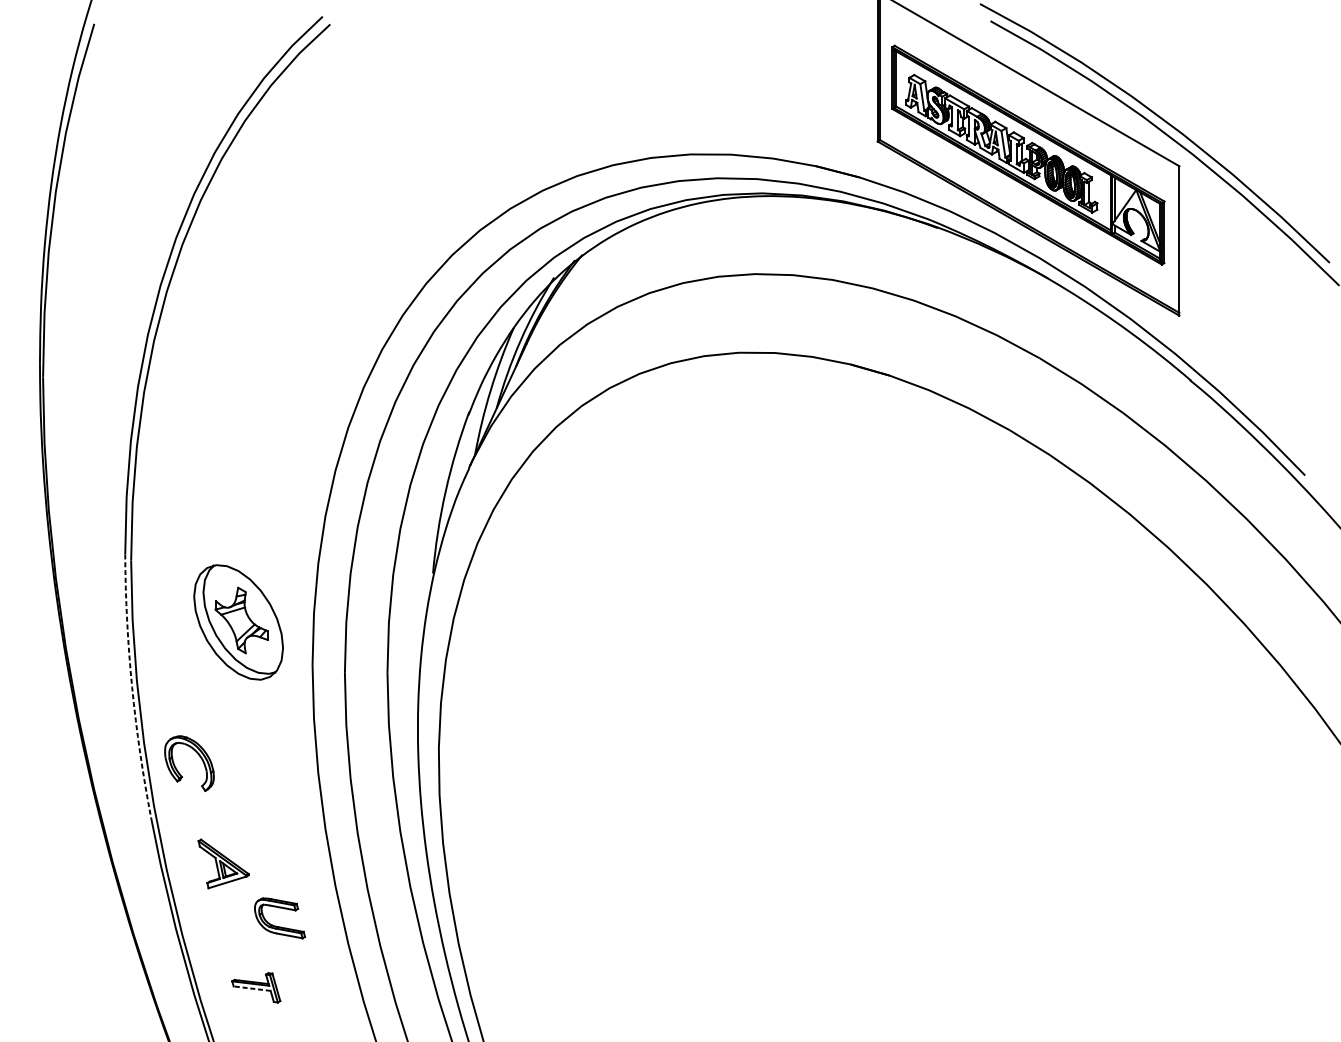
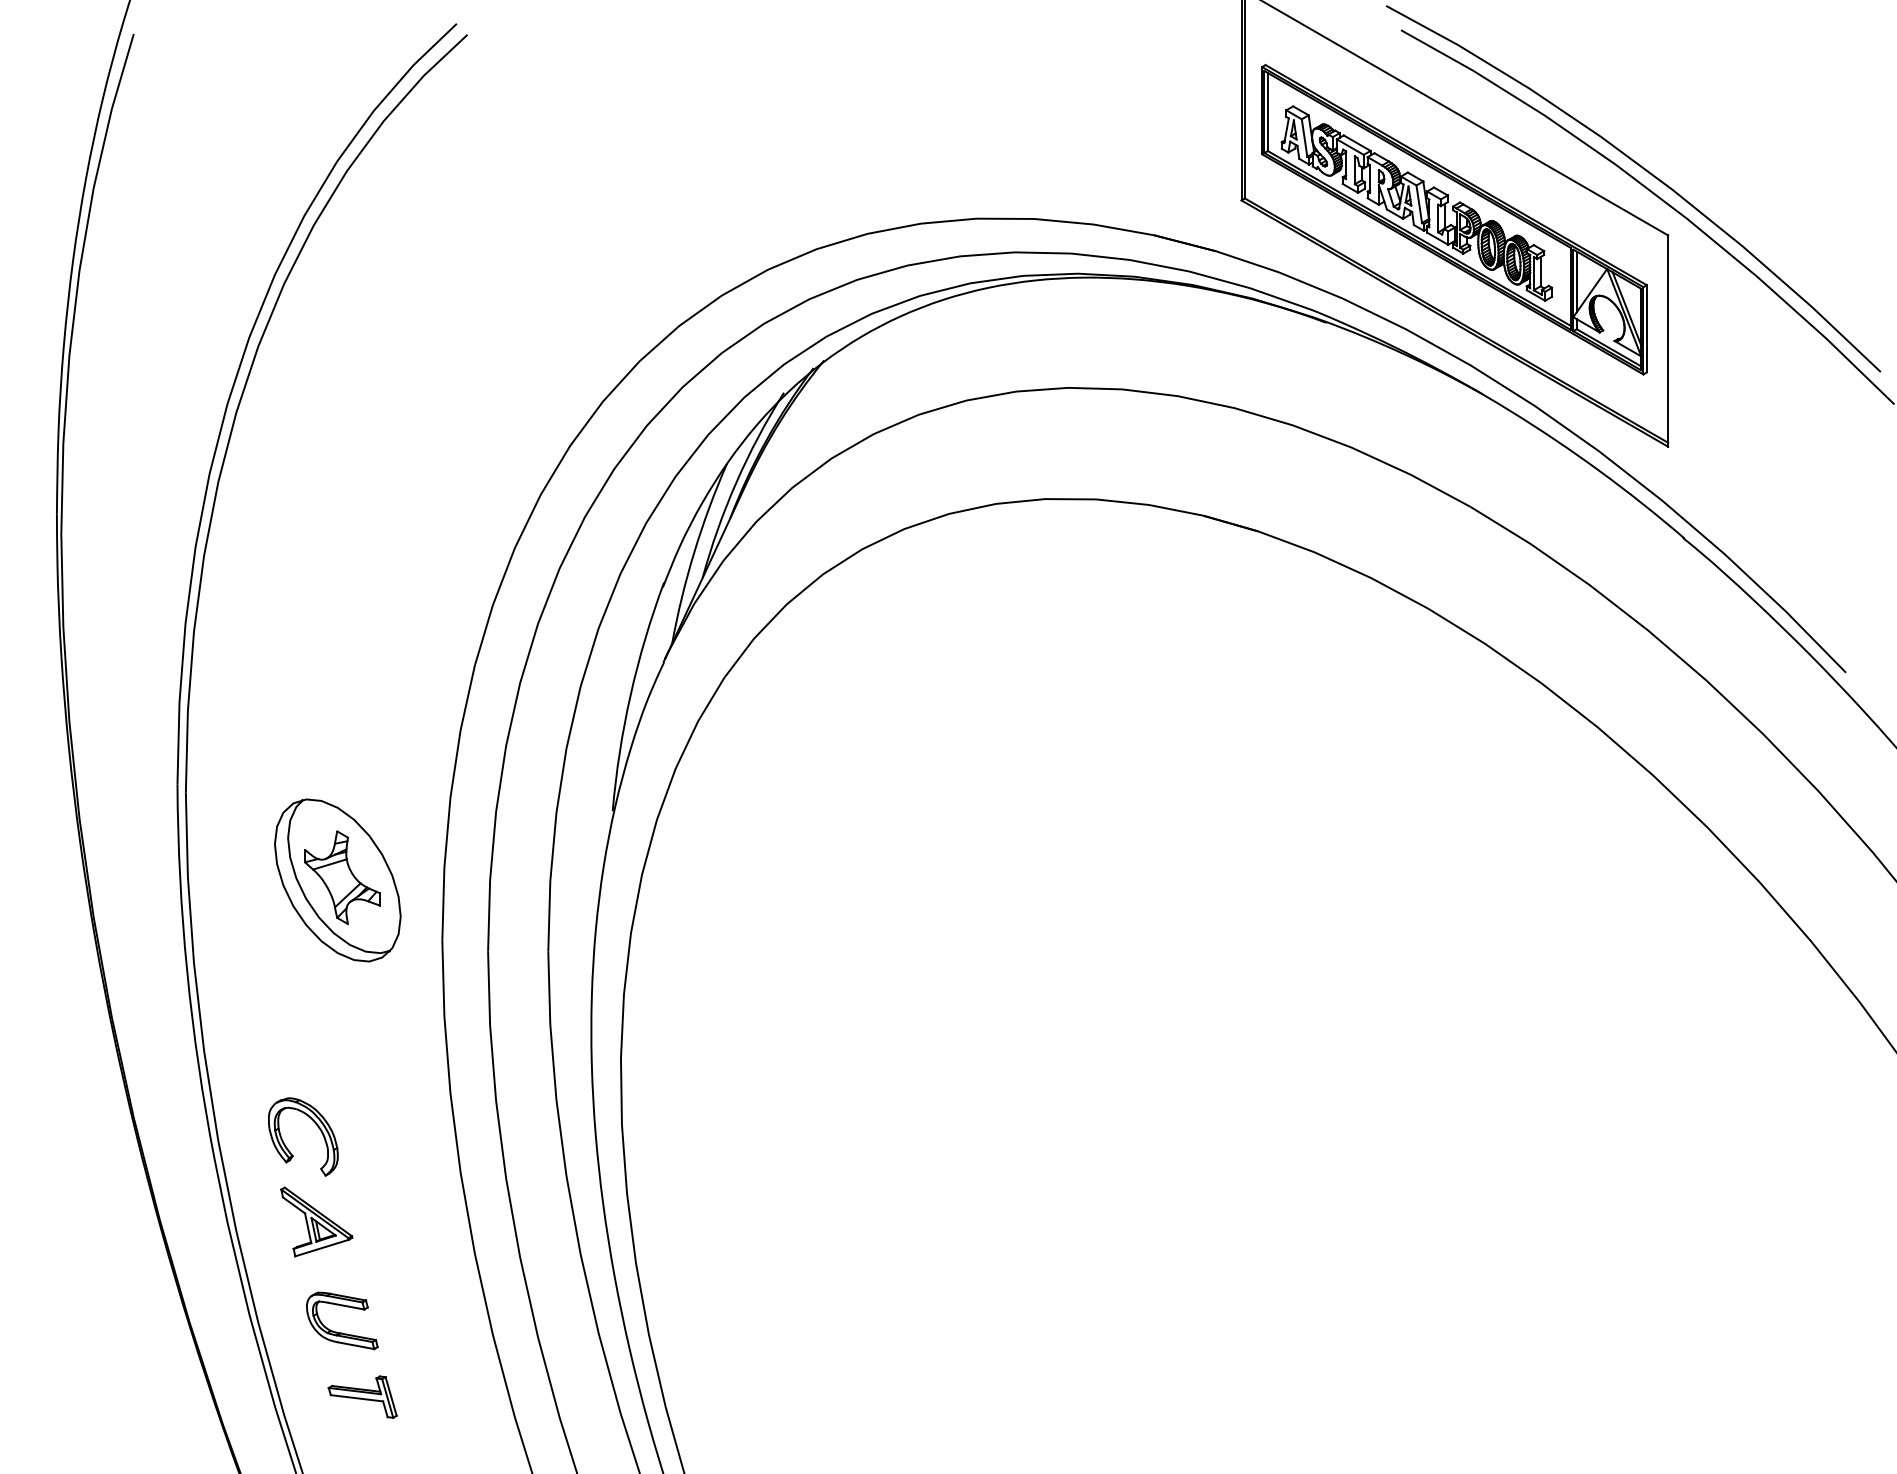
arc: (132, 687) -> (187, 972), dashed -> solid
part: (198, 754) -> (315, 1124), moved
part: (280, 926) -> (342, 1332), moved
line: (251, 988) -> (356, 1398), dashed -> solid

